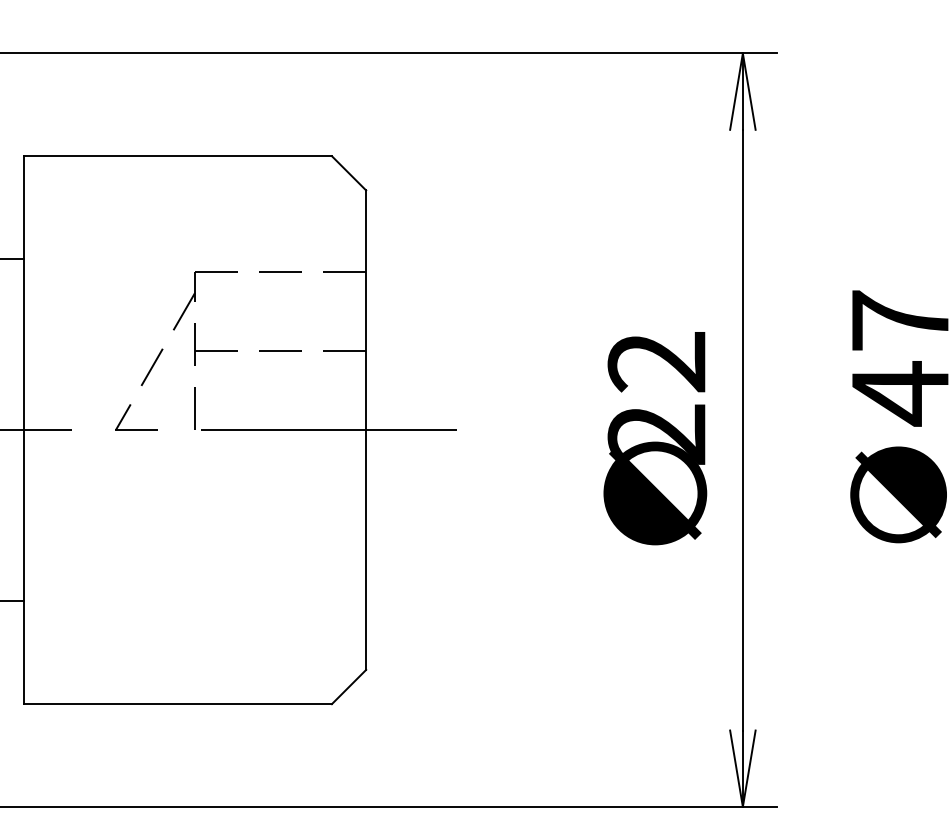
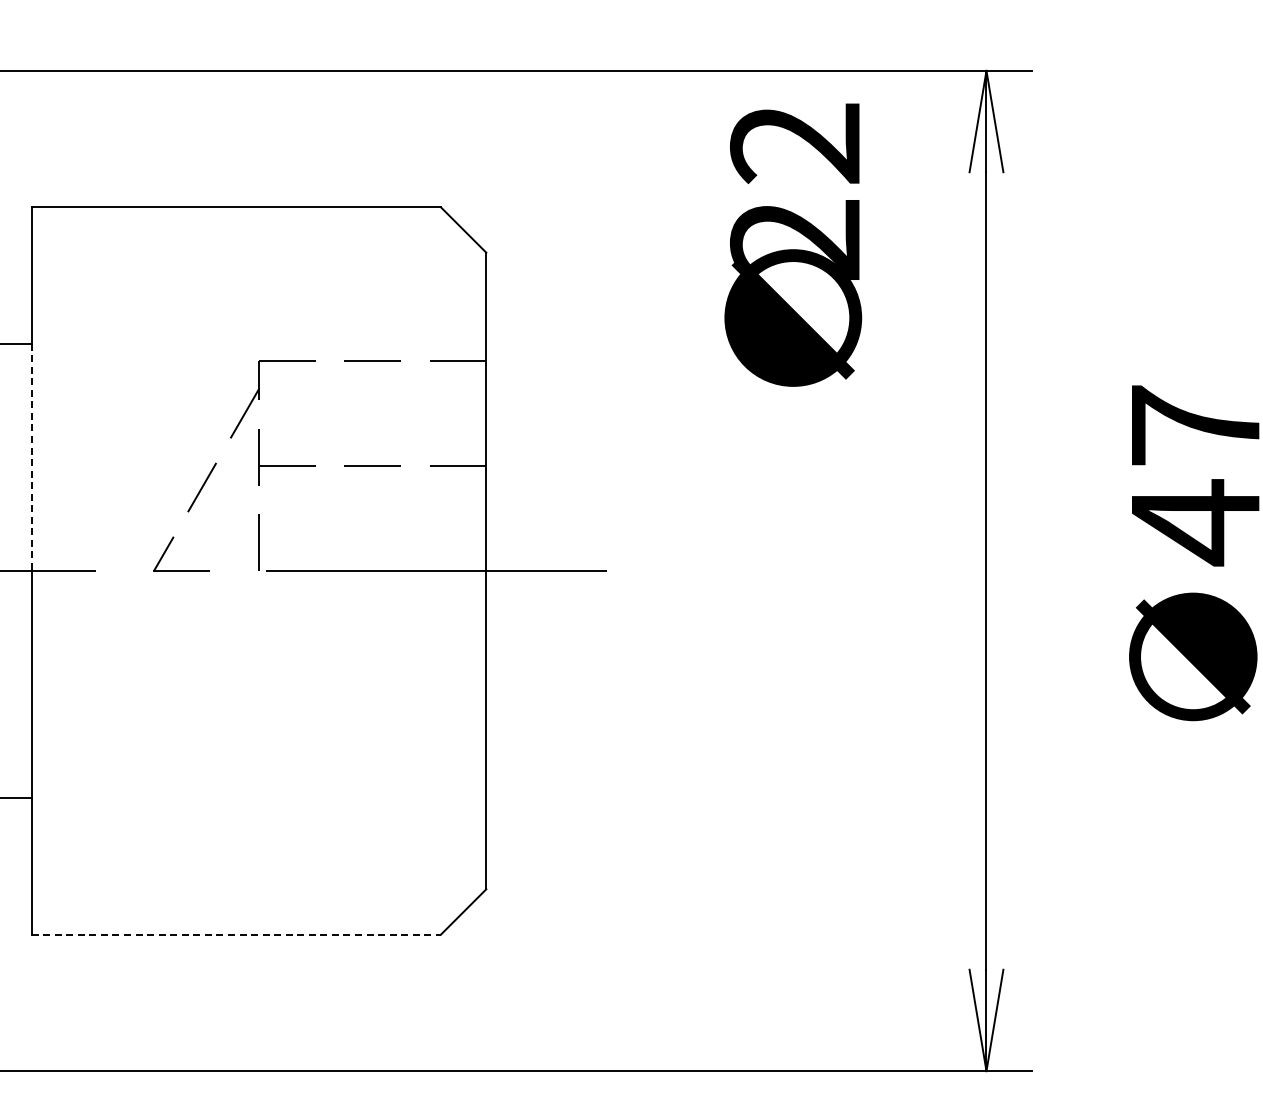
line: (23, 344) -> (31, 457), solid -> dashed
text: (655, 438) -> (793, 244), moved
line: (177, 703) -> (236, 934), solid -> dashed

